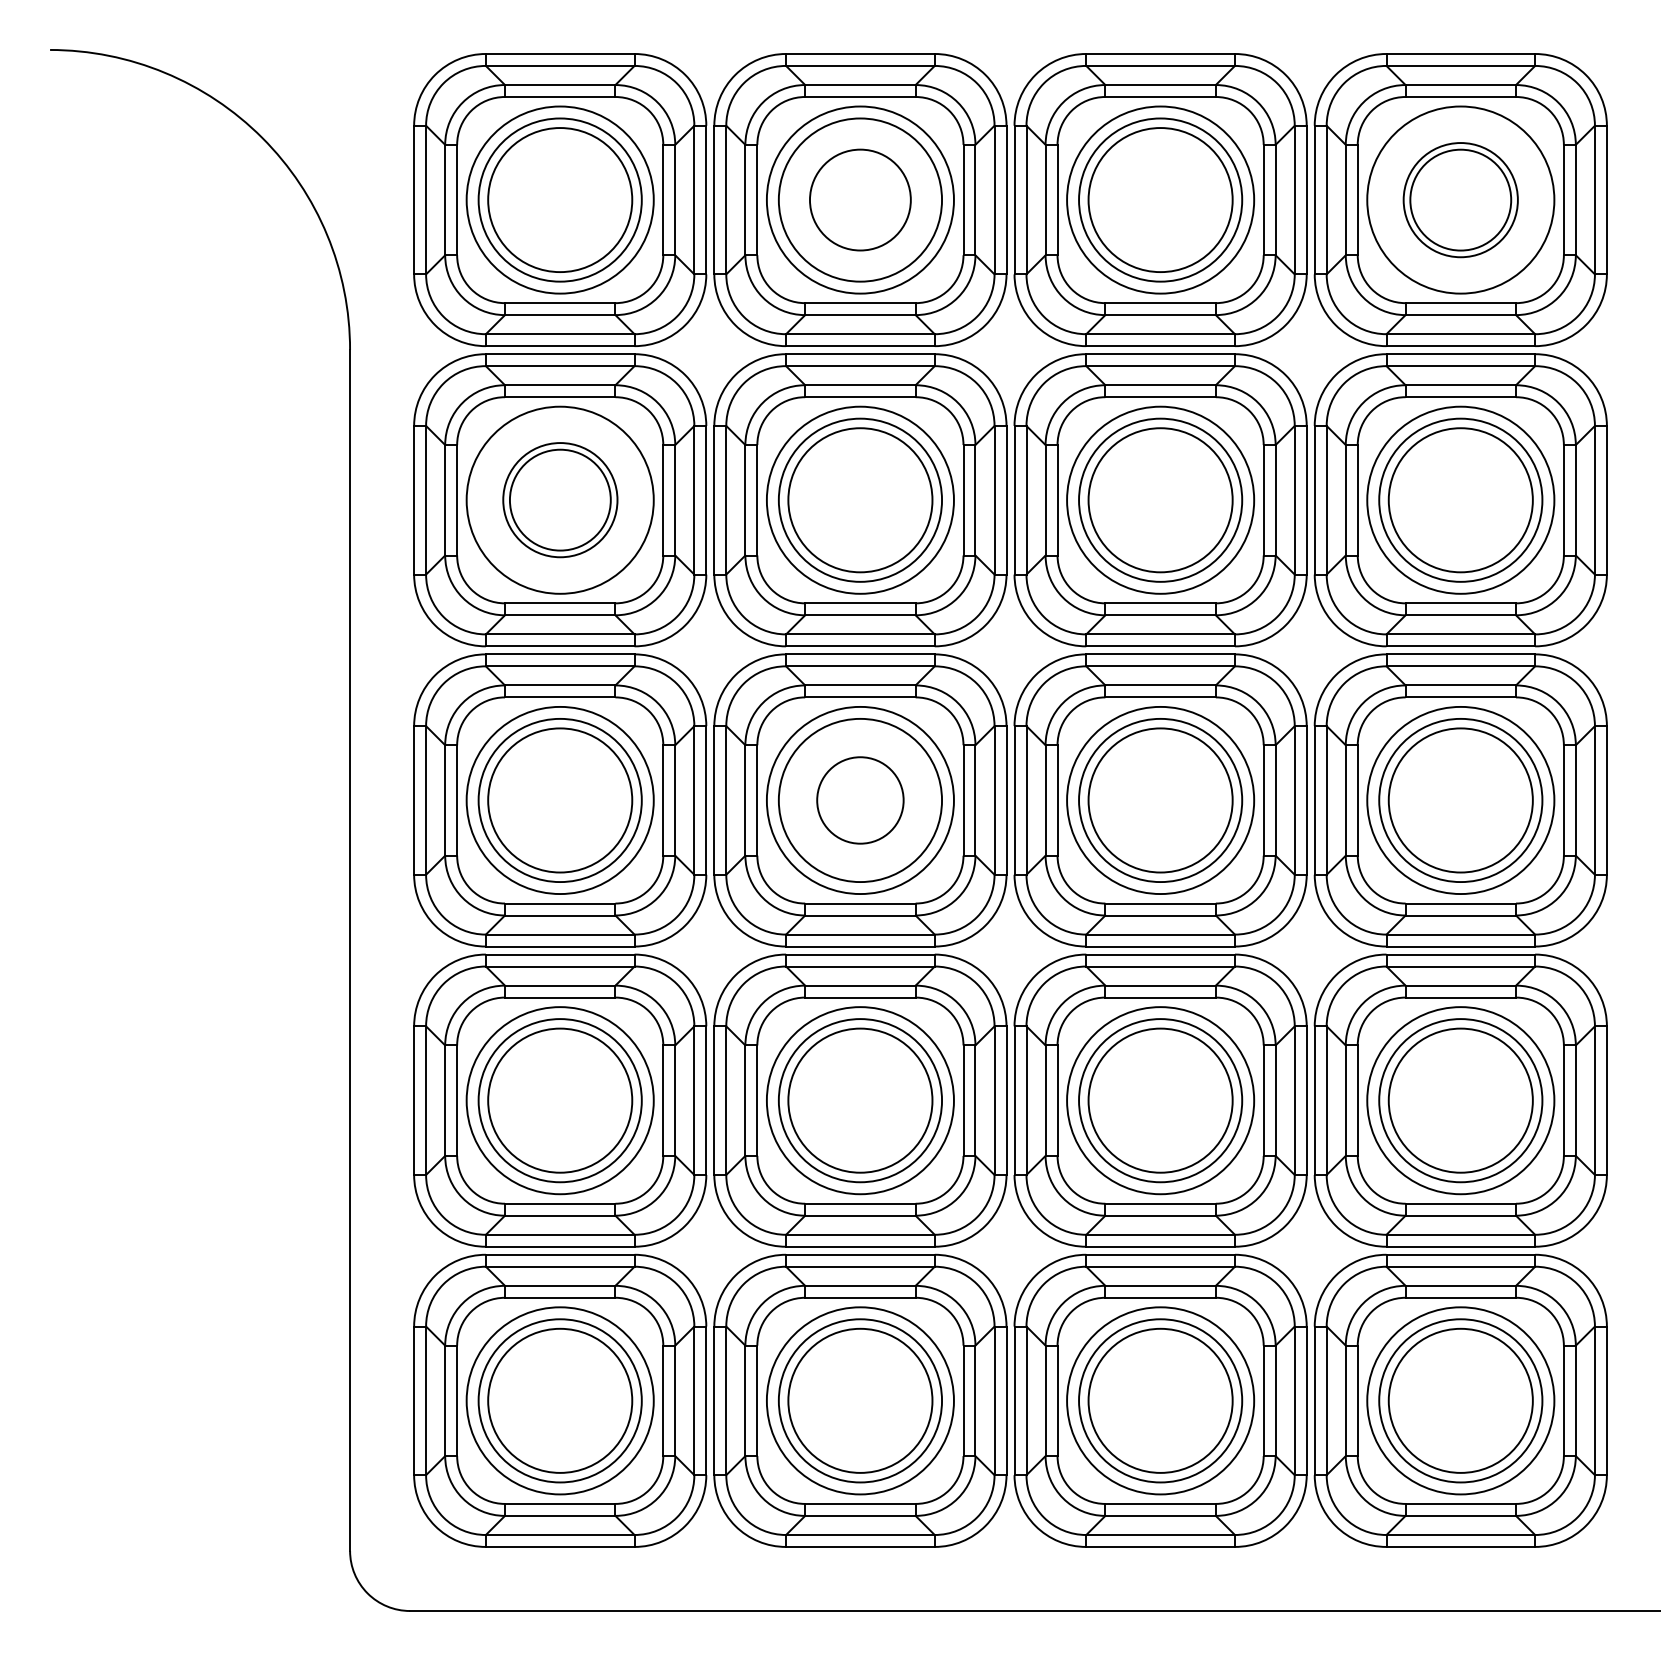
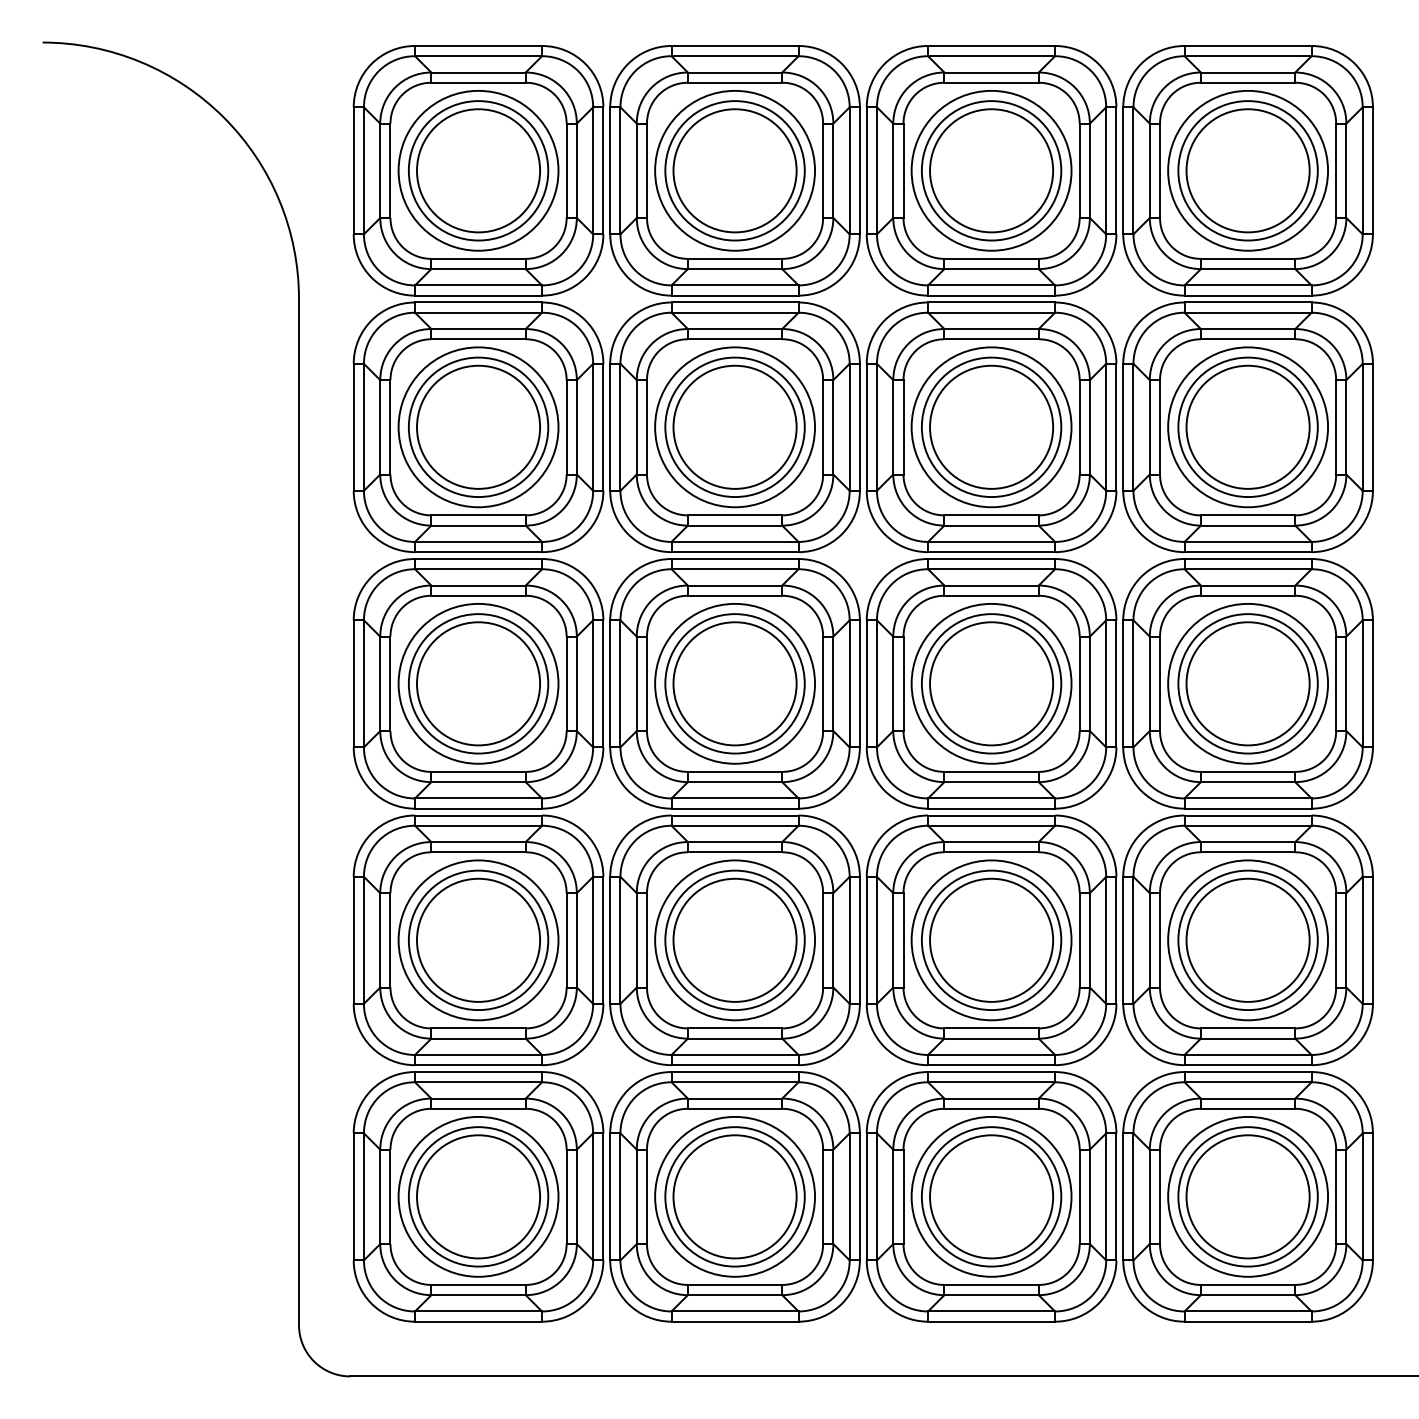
circle: (859, 199) -> (734, 170), size x1.43
part: (1460, 199) -> (1247, 170), size x1.43
part: (560, 499) -> (478, 426), size x1.43
circle: (859, 800) -> (734, 683), size x1.67

